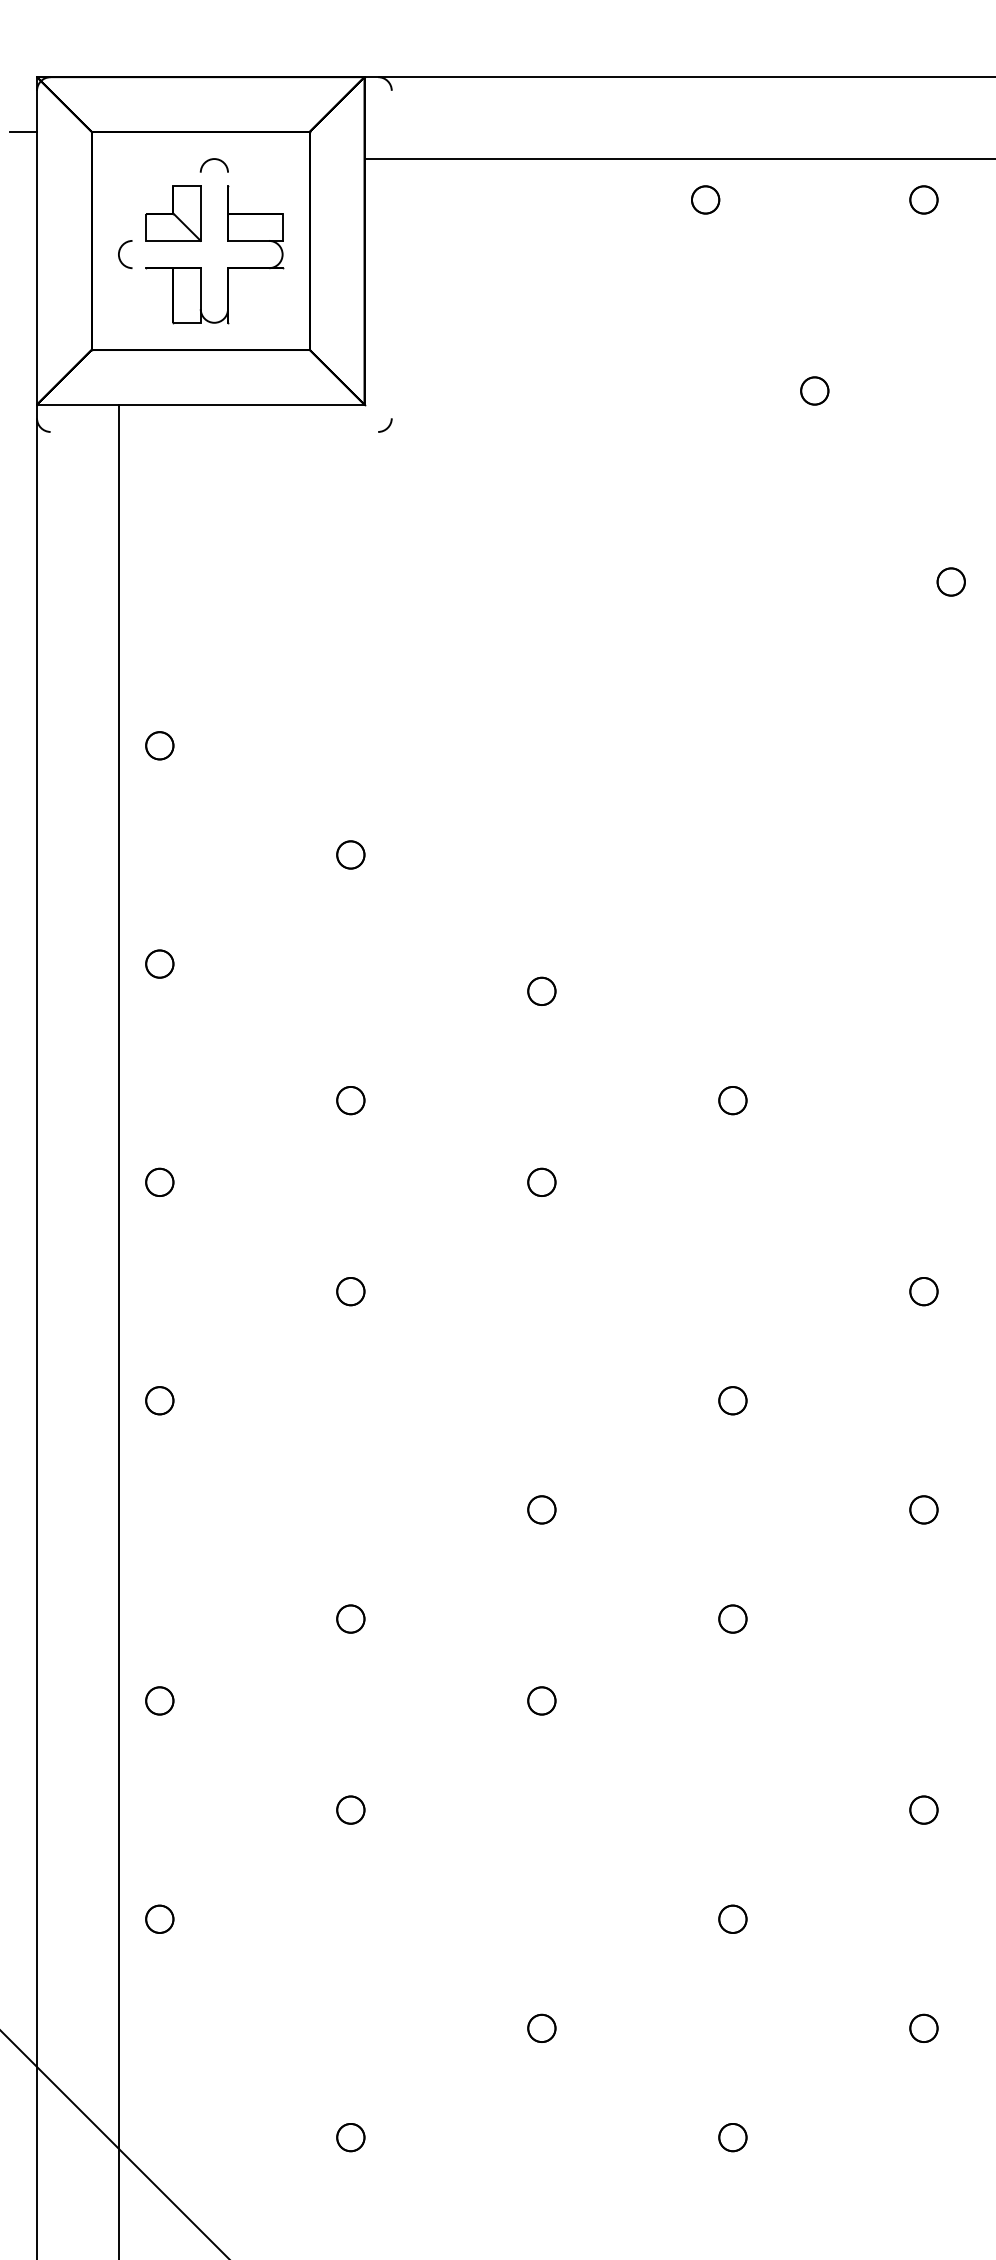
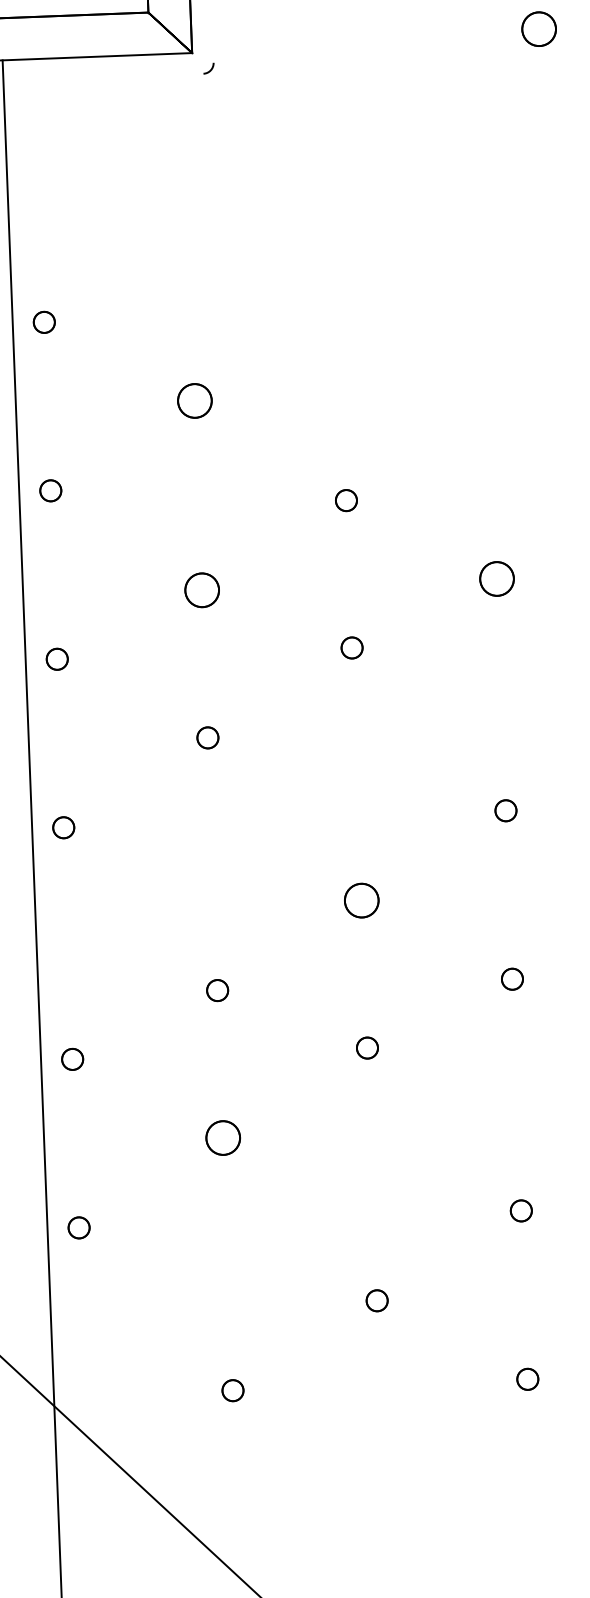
part: (814, 390) -> (538, 28), size x1.6
part: (350, 854) -> (194, 400), size x1.6
part: (350, 1100) -> (201, 590), size x1.6
part: (732, 1100) -> (496, 579), size x1.6
part: (541, 1509) -> (361, 900), size x1.6
part: (350, 1809) -> (223, 1137), size x1.6

